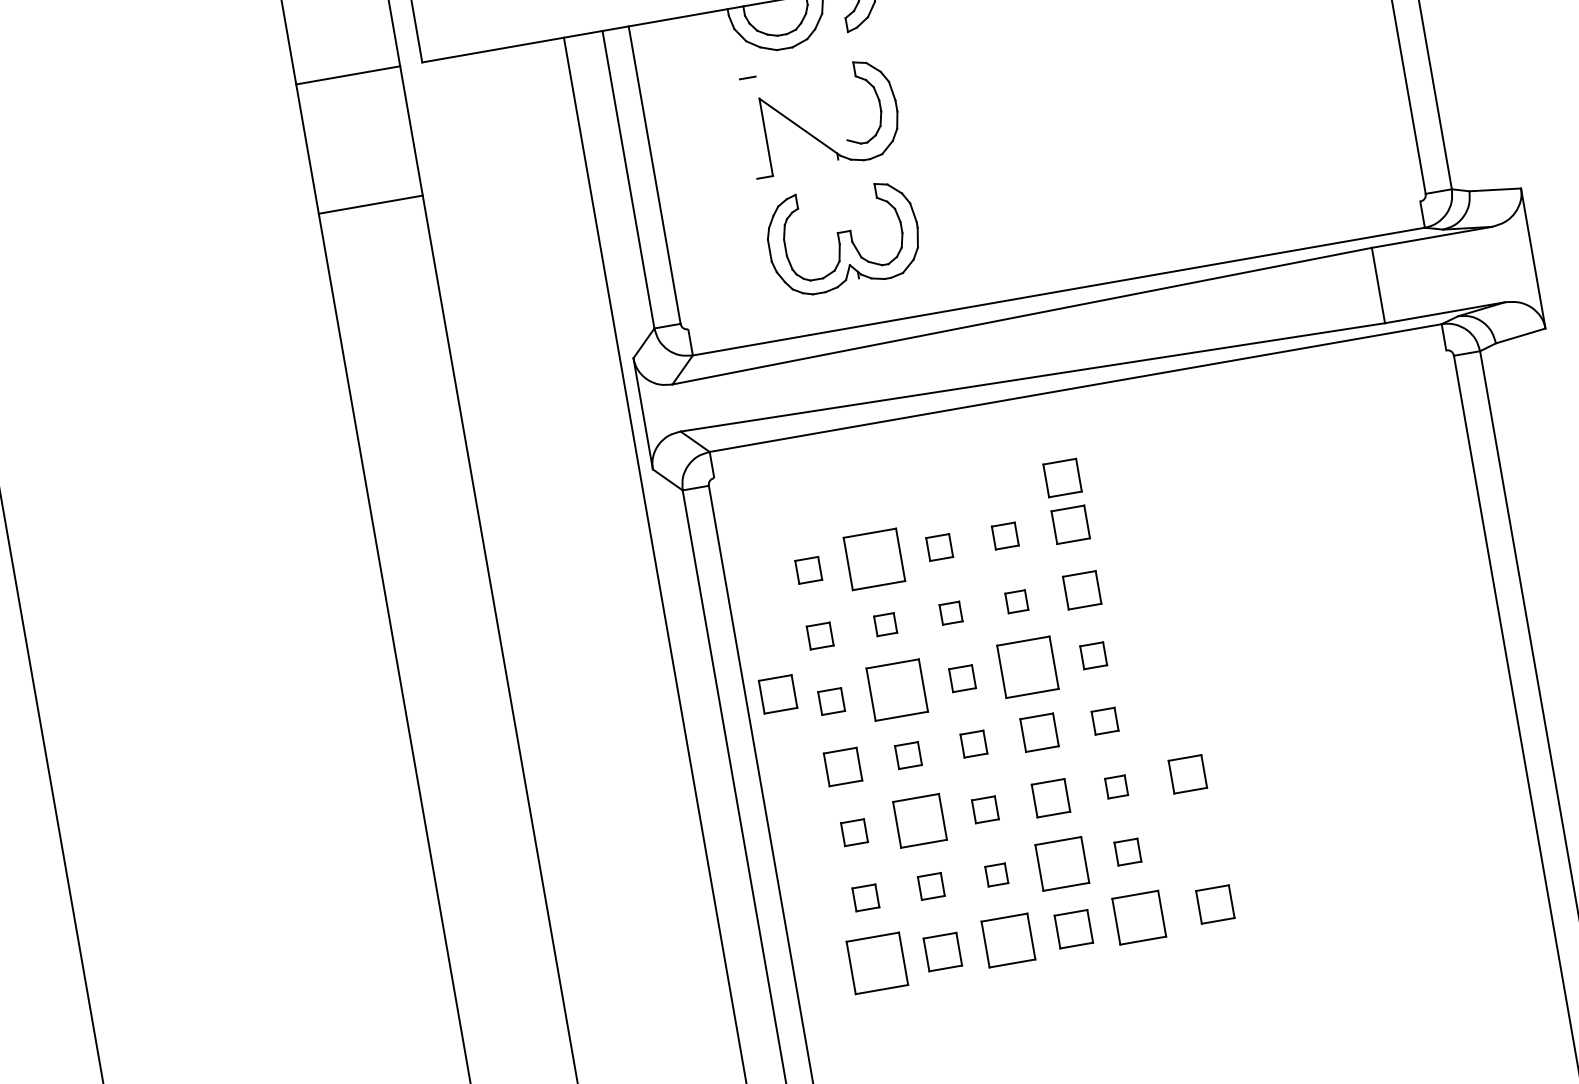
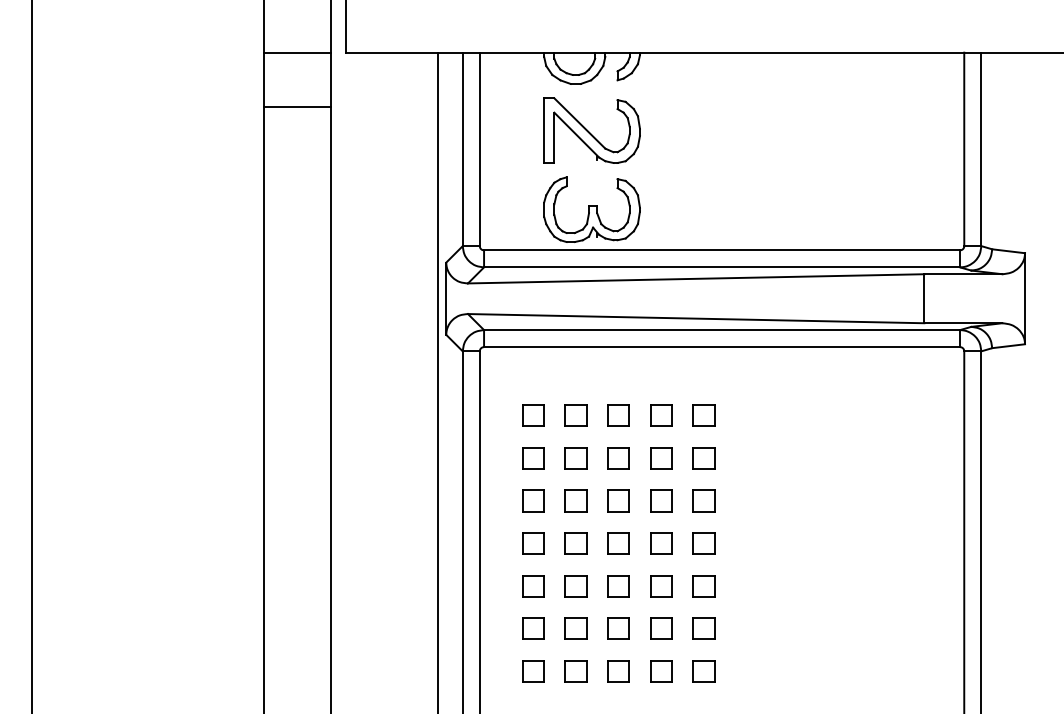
line: (801, 108) -> (579, 123), added
line: (749, 128) -> (544, 130), added
line: (370, 204) -> (297, 106), moved
line: (1055, 265) -> (722, 250), added
line: (1081, 414) -> (722, 347), added
part: (1062, 478) -> (703, 385), removed
part: (1005, 535) -> (661, 415), size x1.43
part: (939, 547) -> (618, 415), size x1.43
part: (873, 558) -> (575, 415), size x0.62
part: (808, 570) -> (533, 415), size x1.43
part: (1017, 601) -> (661, 458), size x1.67
part: (950, 613) -> (618, 458), size x1.67
part: (884, 624) -> (575, 458), size x1.67
part: (820, 636) -> (533, 458), size x1.43
part: (1092, 655) -> (703, 500), size x1.43
part: (1028, 666) -> (661, 500), size x0.62
part: (962, 677) -> (618, 500), size x1.43
part: (896, 689) -> (575, 500), size x0.62
part: (778, 694) -> (500, 490), removed
part: (831, 700) -> (533, 500), size x1.43
part: (1104, 721) -> (703, 543), size x1.43
part: (973, 744) -> (618, 543), size x1.43
part: (907, 755) -> (575, 543), size x1.43
part: (1188, 774) -> (750, 586), removed
part: (1116, 787) -> (703, 586), size x1.67
part: (985, 810) -> (618, 586), size x1.43
part: (919, 821) -> (575, 586), size x0.71
part: (854, 833) -> (533, 586), size x1.43
part: (1127, 851) -> (703, 628), size x1.43
part: (1062, 863) -> (661, 628), size x0.71
part: (996, 874) -> (618, 628), size x1.67
part: (930, 886) -> (575, 628), size x1.43
part: (865, 897) -> (533, 628), size x1.43
part: (1215, 904) -> (753, 671), removed
part: (1138, 918) -> (703, 671), size x0.71
part: (1008, 940) -> (618, 671), size x0.71
part: (877, 963) -> (533, 671), size x0.62

